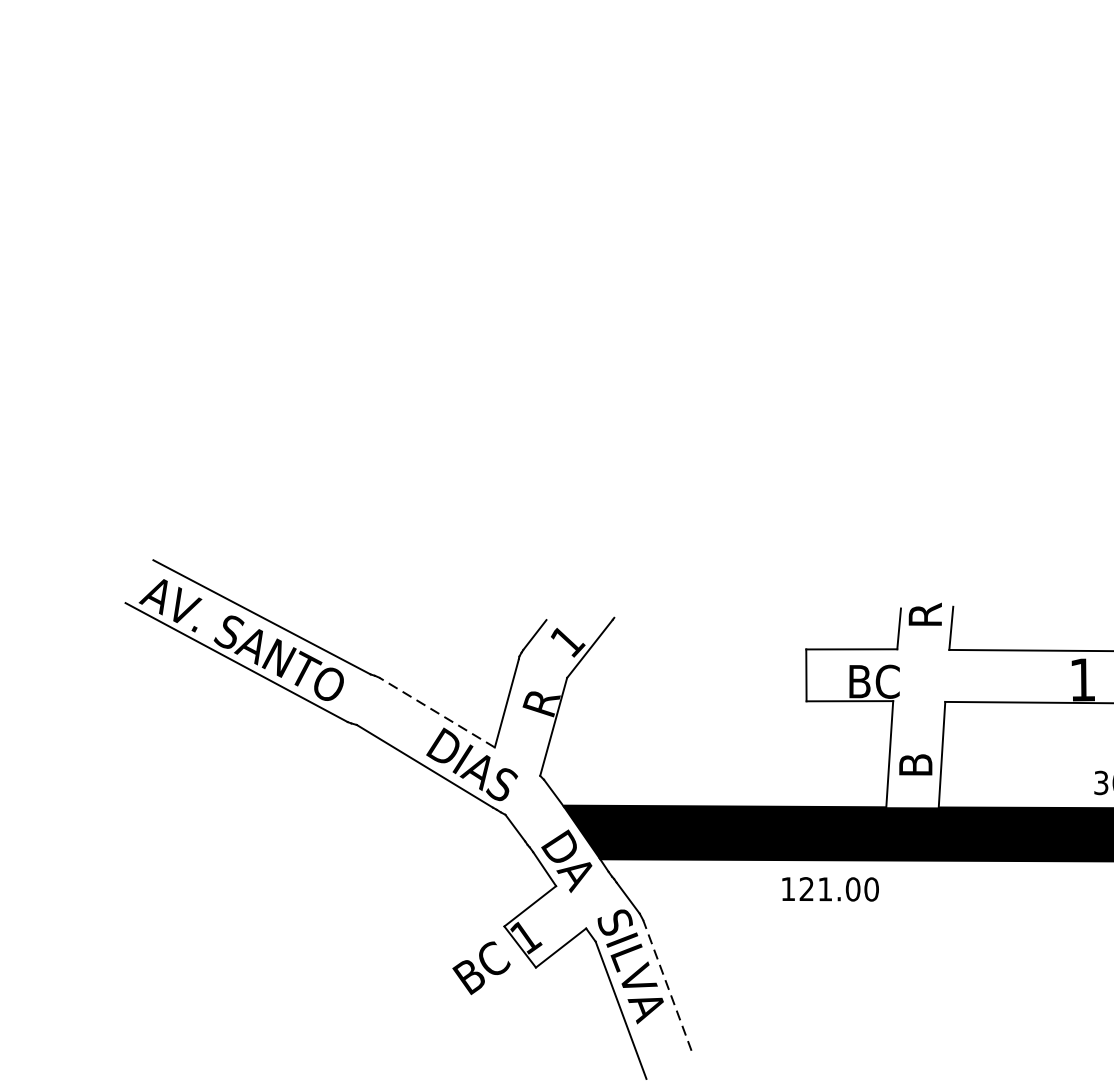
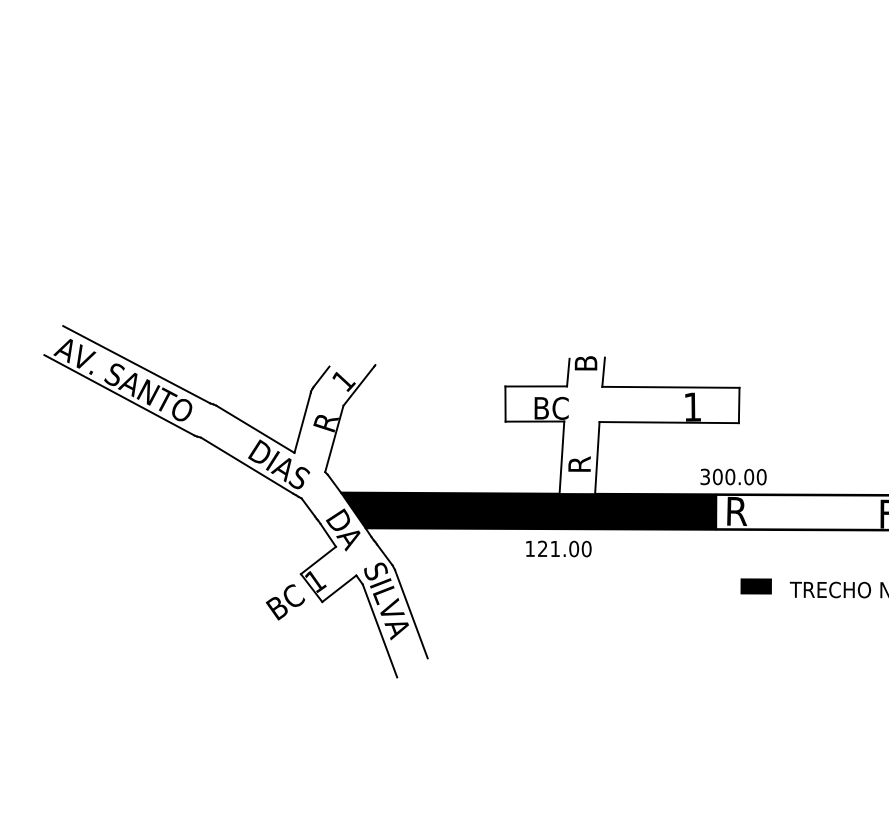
text: (926, 612) -> (586, 361), R -> B
line: (437, 712) -> (255, 429), dashed -> solid
text: (915, 761) -> (579, 462), B -> R
text: (830, 888) -> (558, 548), moved
line: (667, 984) -> (411, 613), dashed -> solid

